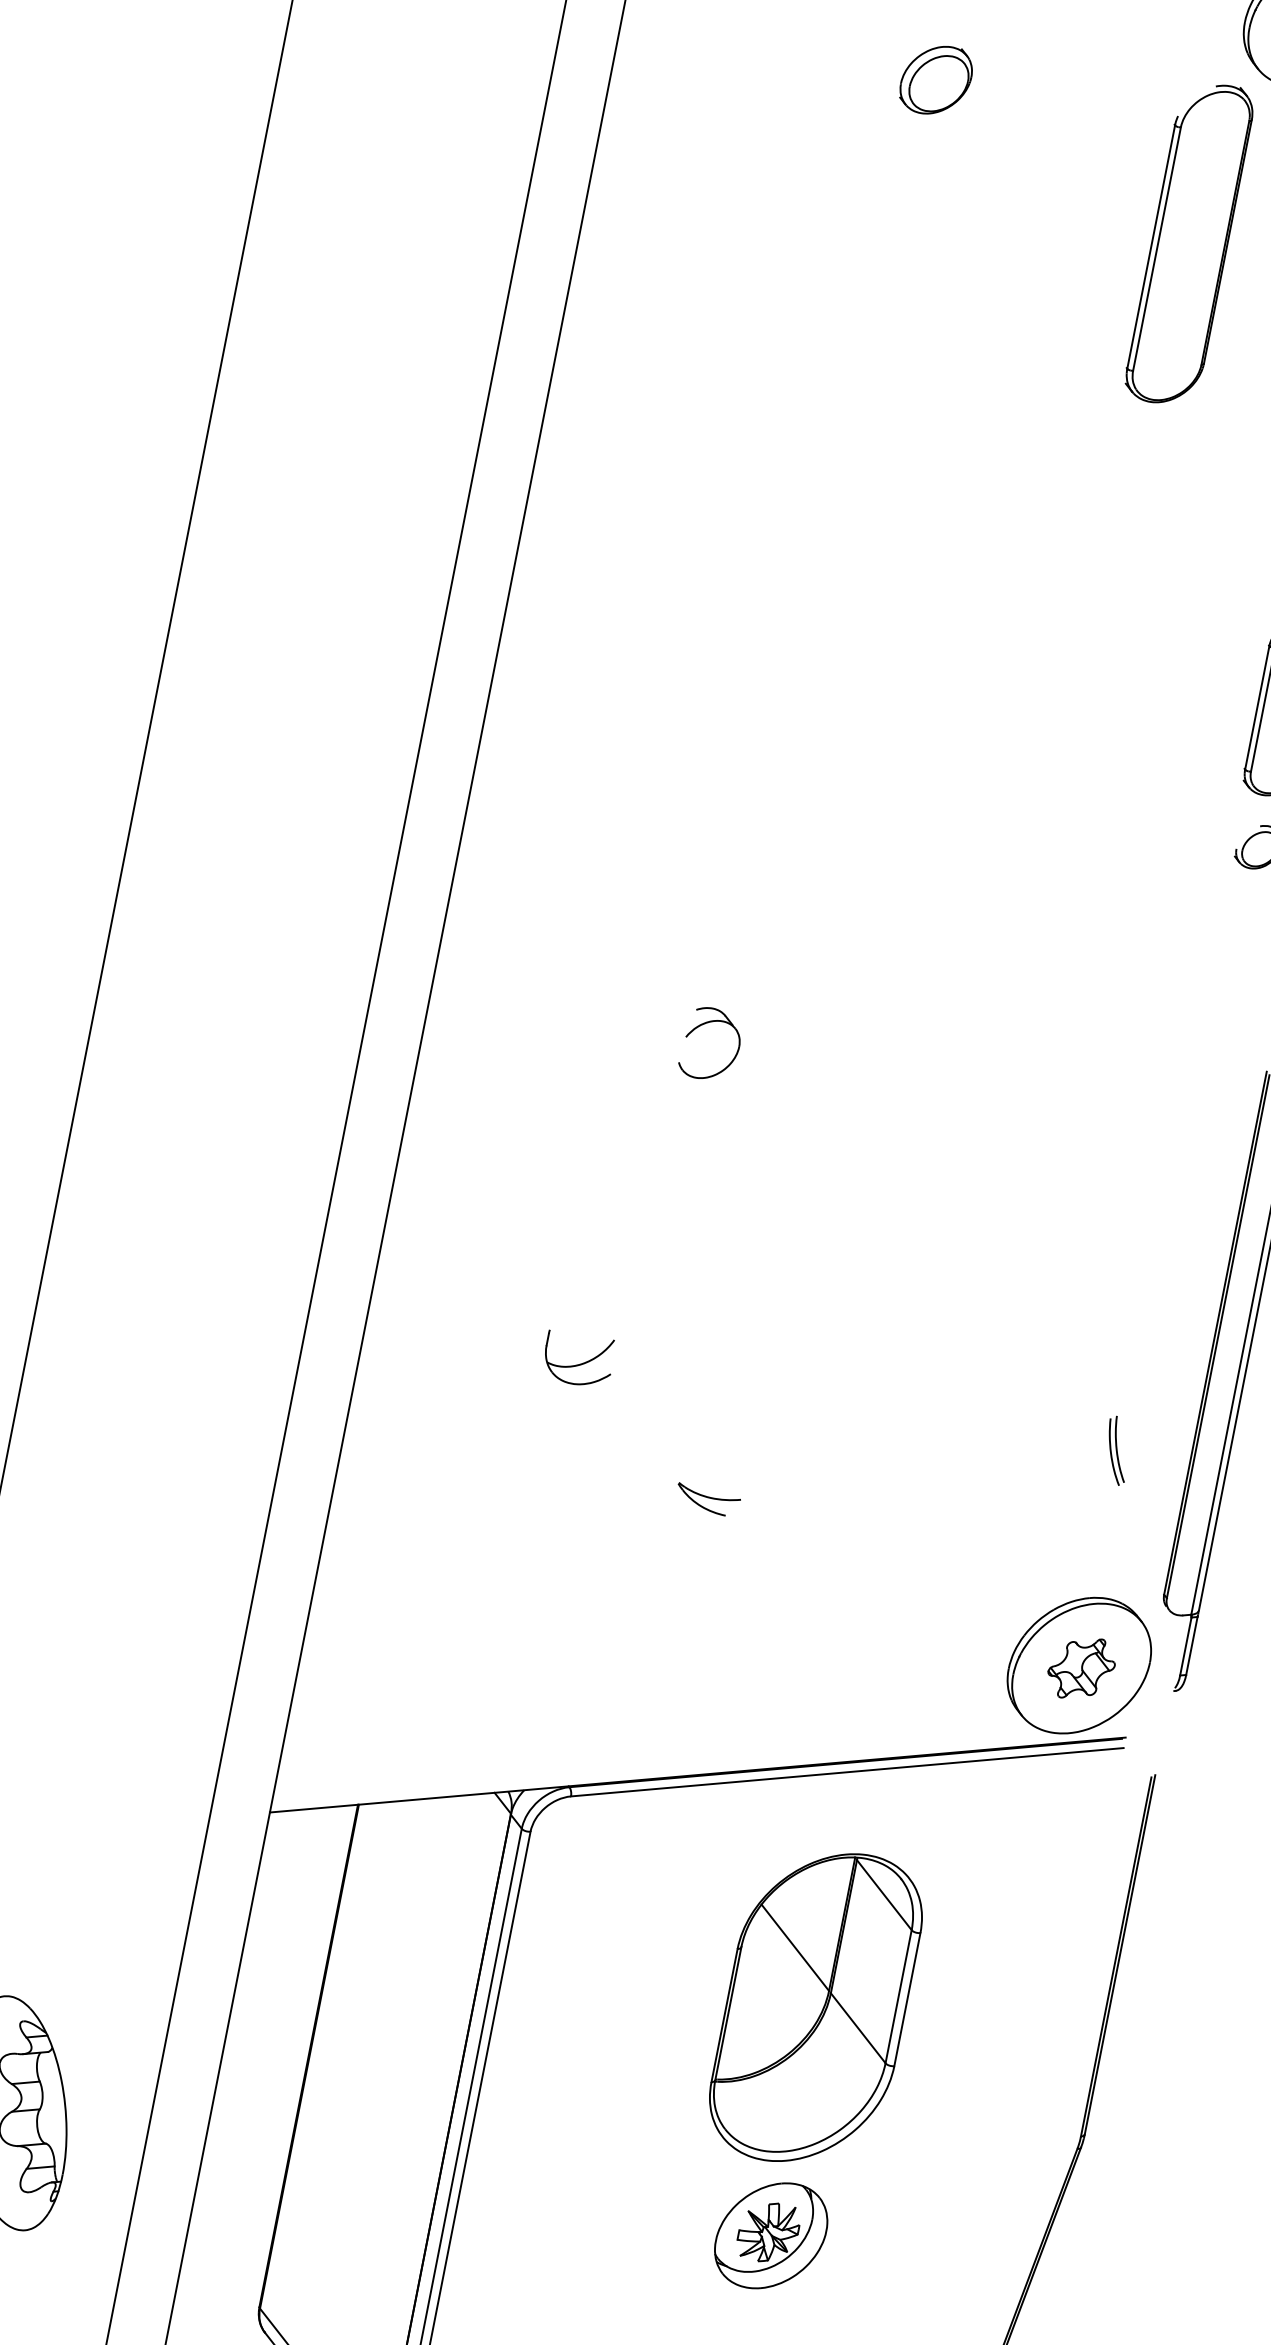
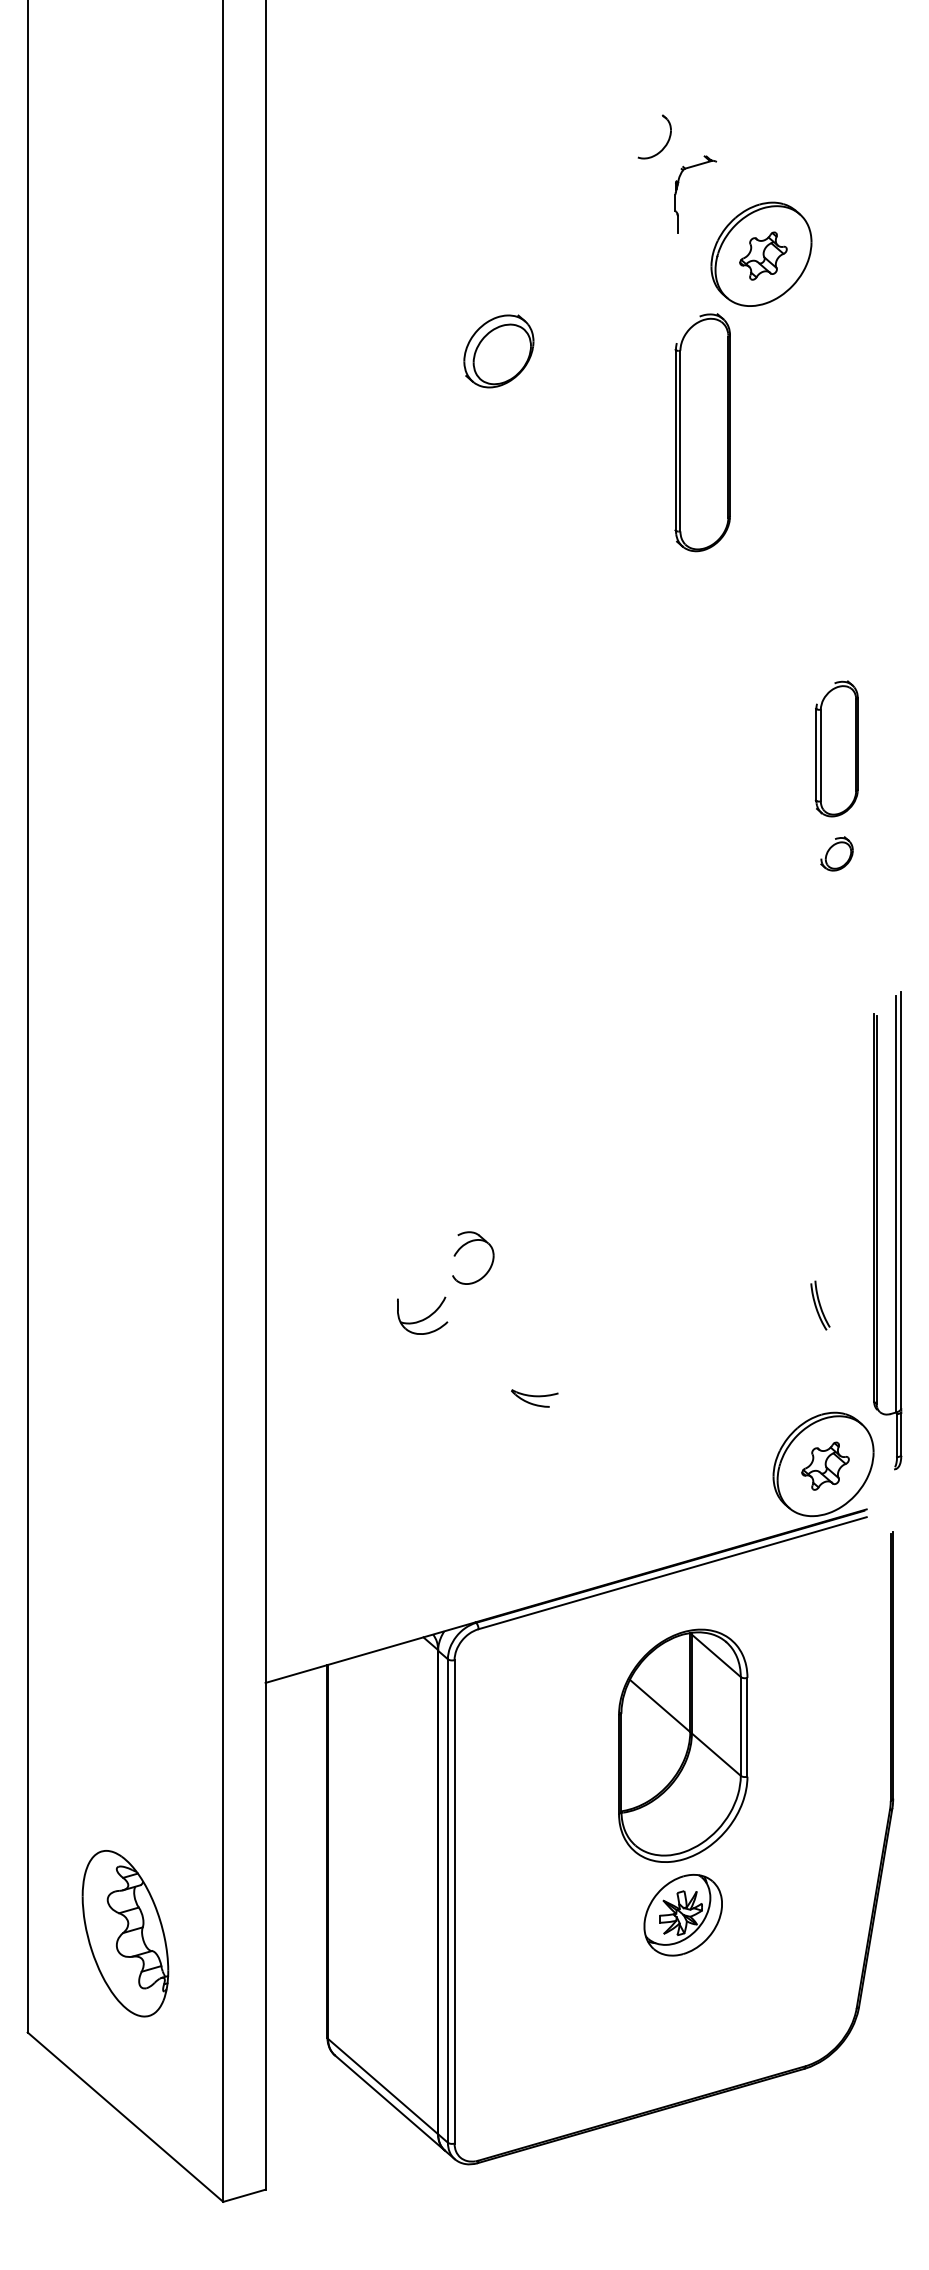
part: (935, 78) -> (498, 350), size x1.4
part: (704, 1025) -> (465, 1245), moved

